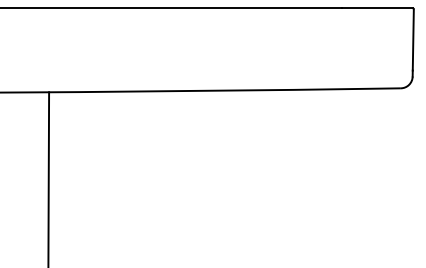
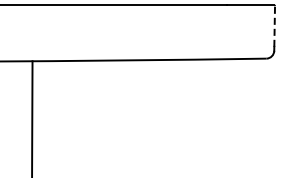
line: (413, 39) -> (274, 26), solid -> dashed

